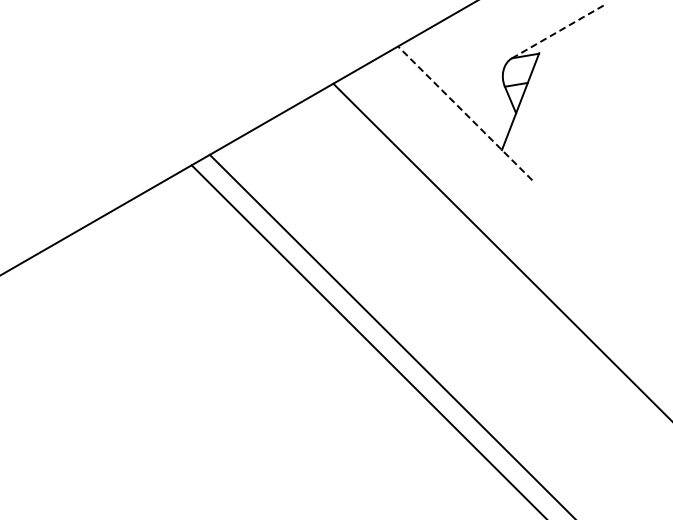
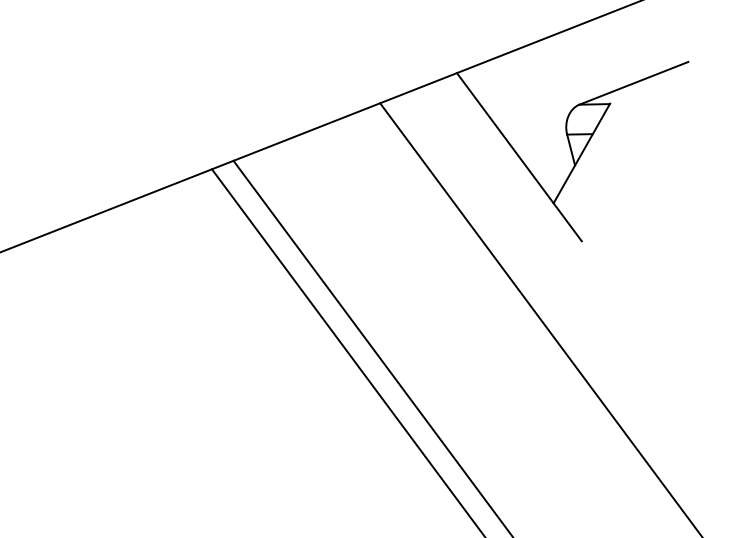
line: (557, 31) -> (633, 82), dashed -> solid
line: (465, 113) -> (519, 157), dashed -> solid

